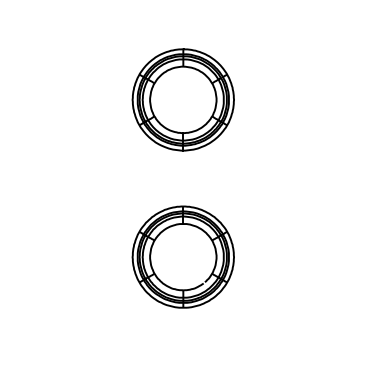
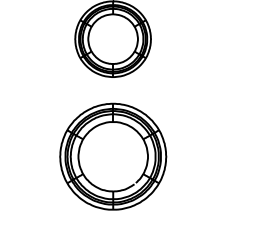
part: (182, 256) -> (112, 156), size x1.4

